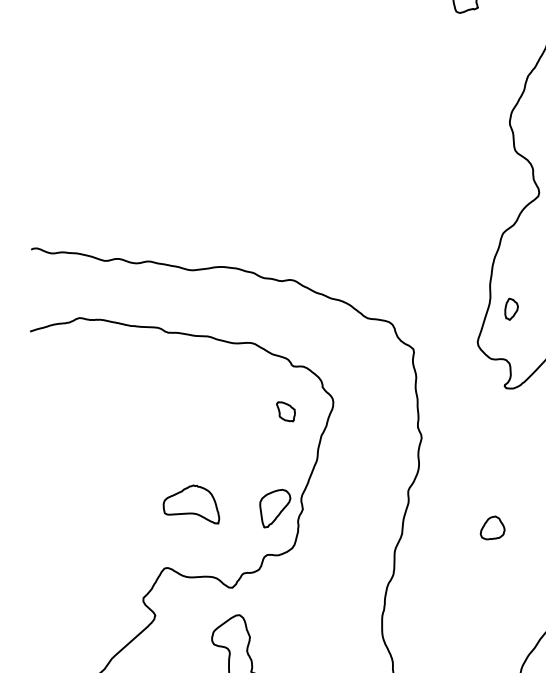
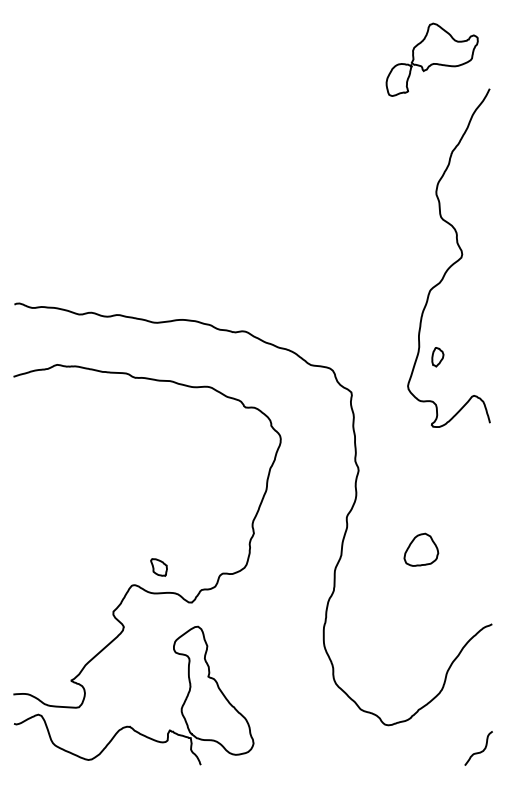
part: (285, 411) -> (158, 567), moved
part: (191, 503) -> (155, 528), removed
part: (275, 508) -> (229, 532), removed
part: (491, 527) -> (420, 549), size x1.6

